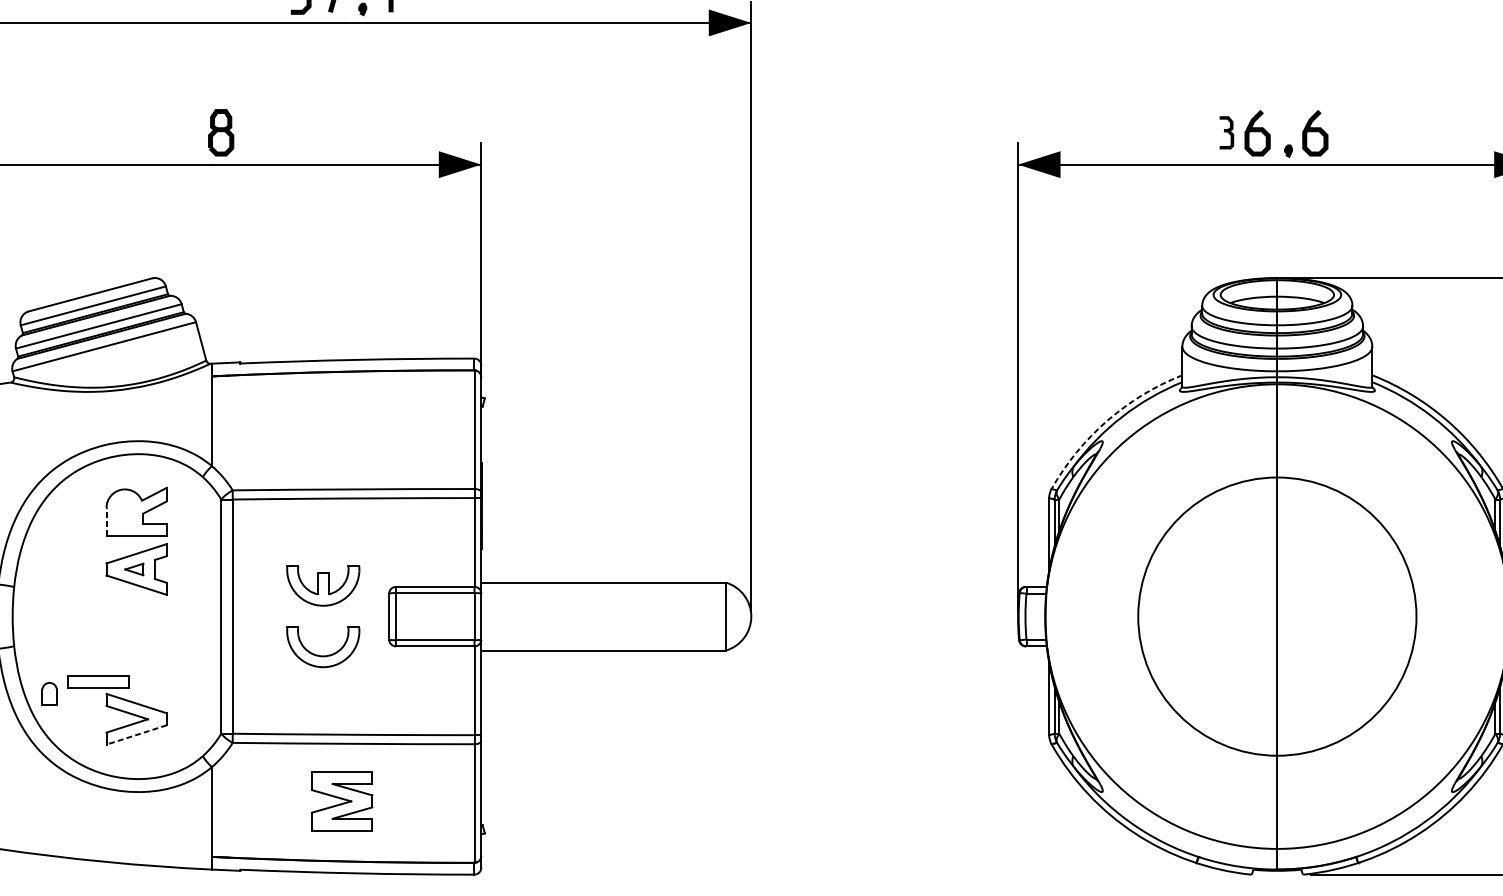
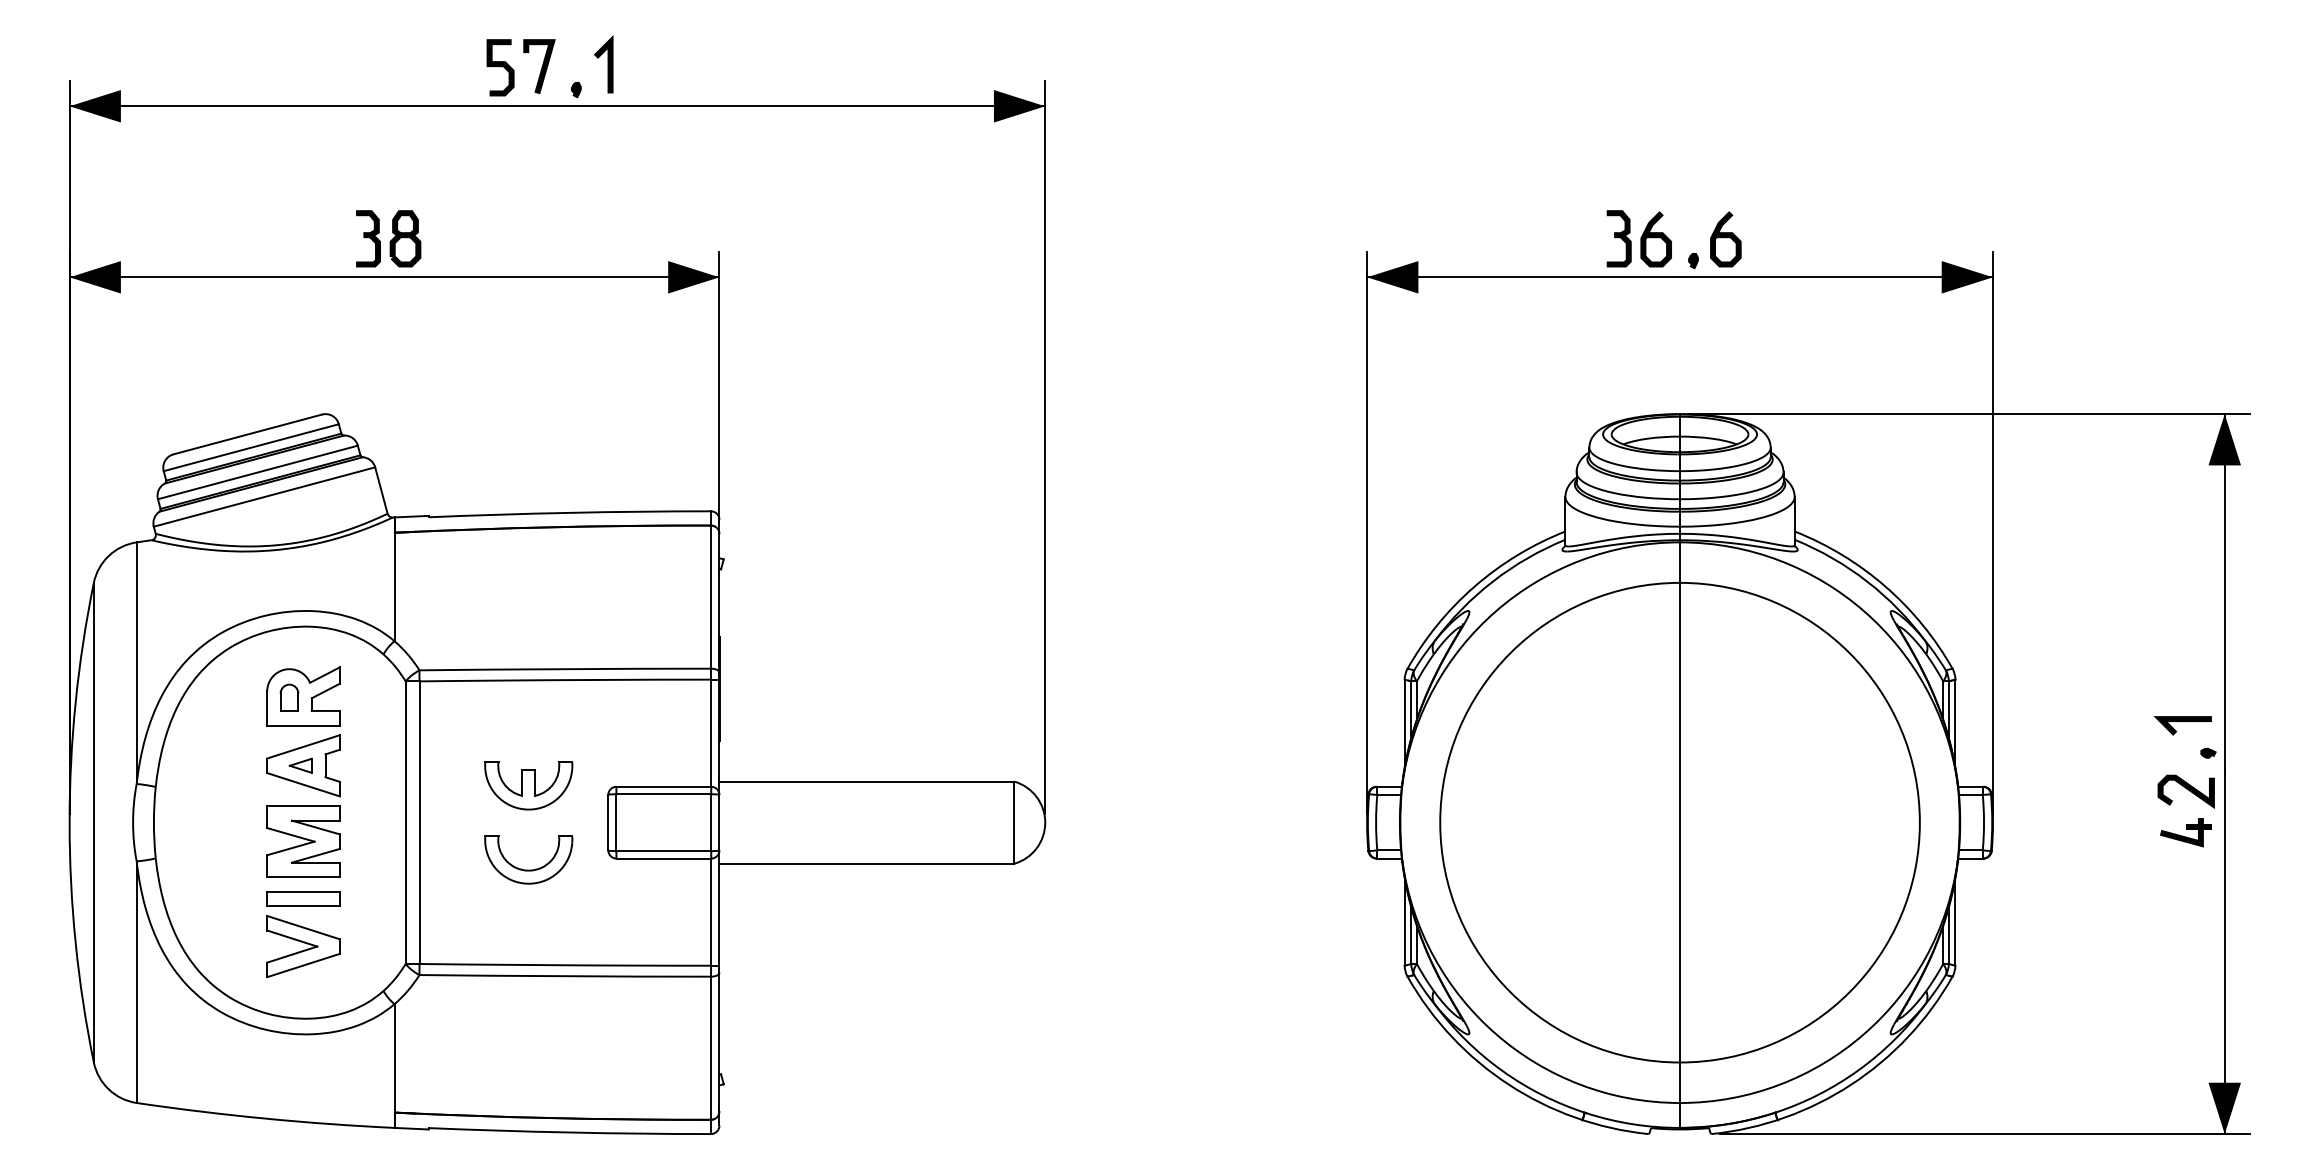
part: (190, 132) -> (368, 238), added
part: (1226, 132) -> (1618, 238), size x1.43
arc: (1107, 420) -> (1474, 586), dashed -> solid
line: (106, 522) -> (267, 708), dashed -> solid
circle: (1276, 616) -> (1679, 822), size x1.43
part: (98, 681) -> (303, 898), moved
part: (49, 693) -> (289, 697), moved
line: (136, 734) -> (303, 965), dashed -> solid
part: (342, 801) -> (303, 841), moved

